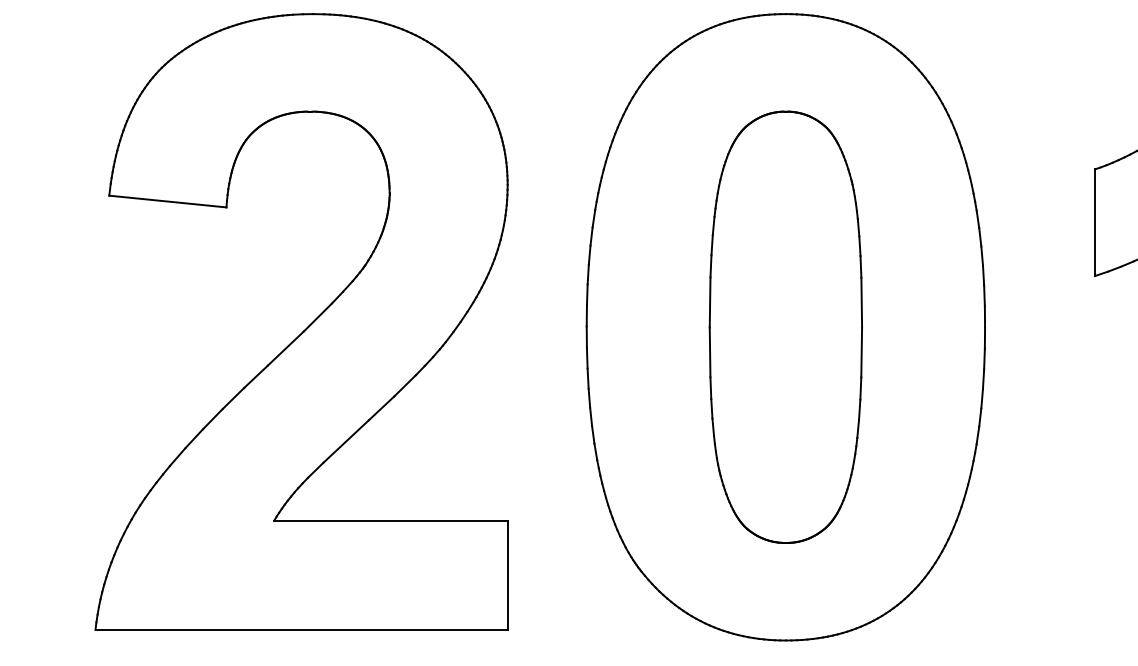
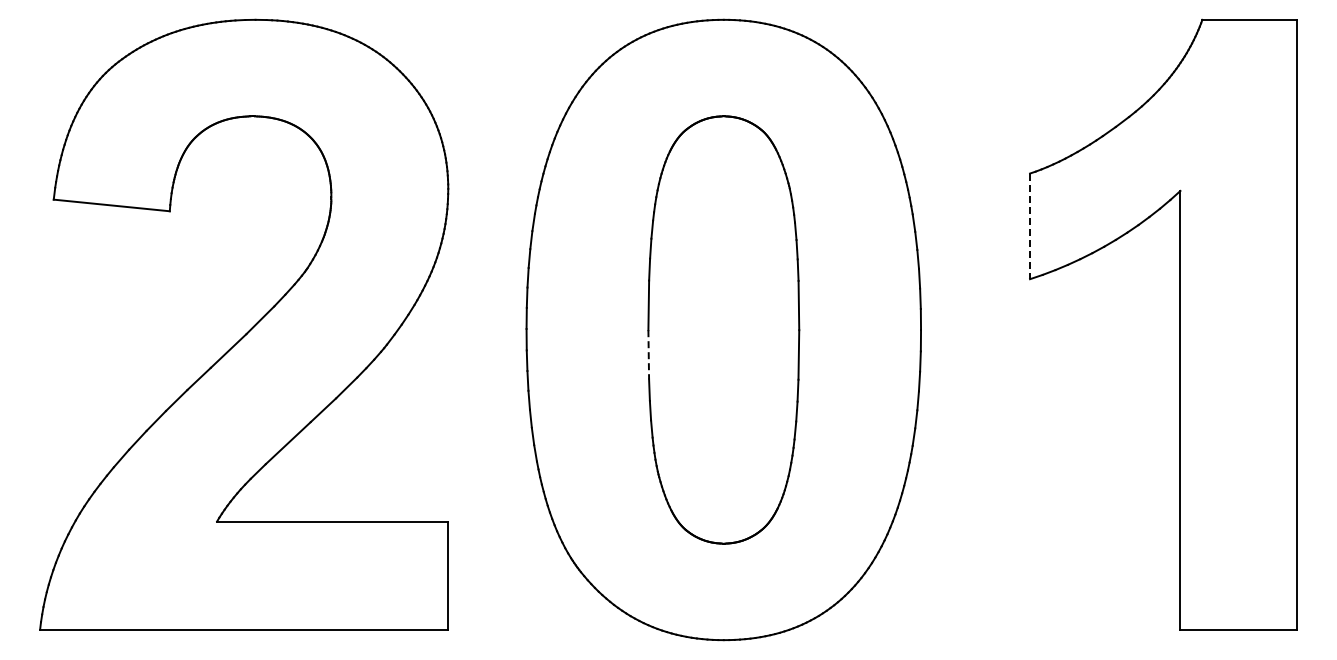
line: (1095, 222) -> (1030, 226), solid -> dashed
line: (709, 352) -> (648, 354), solid -> dashed

